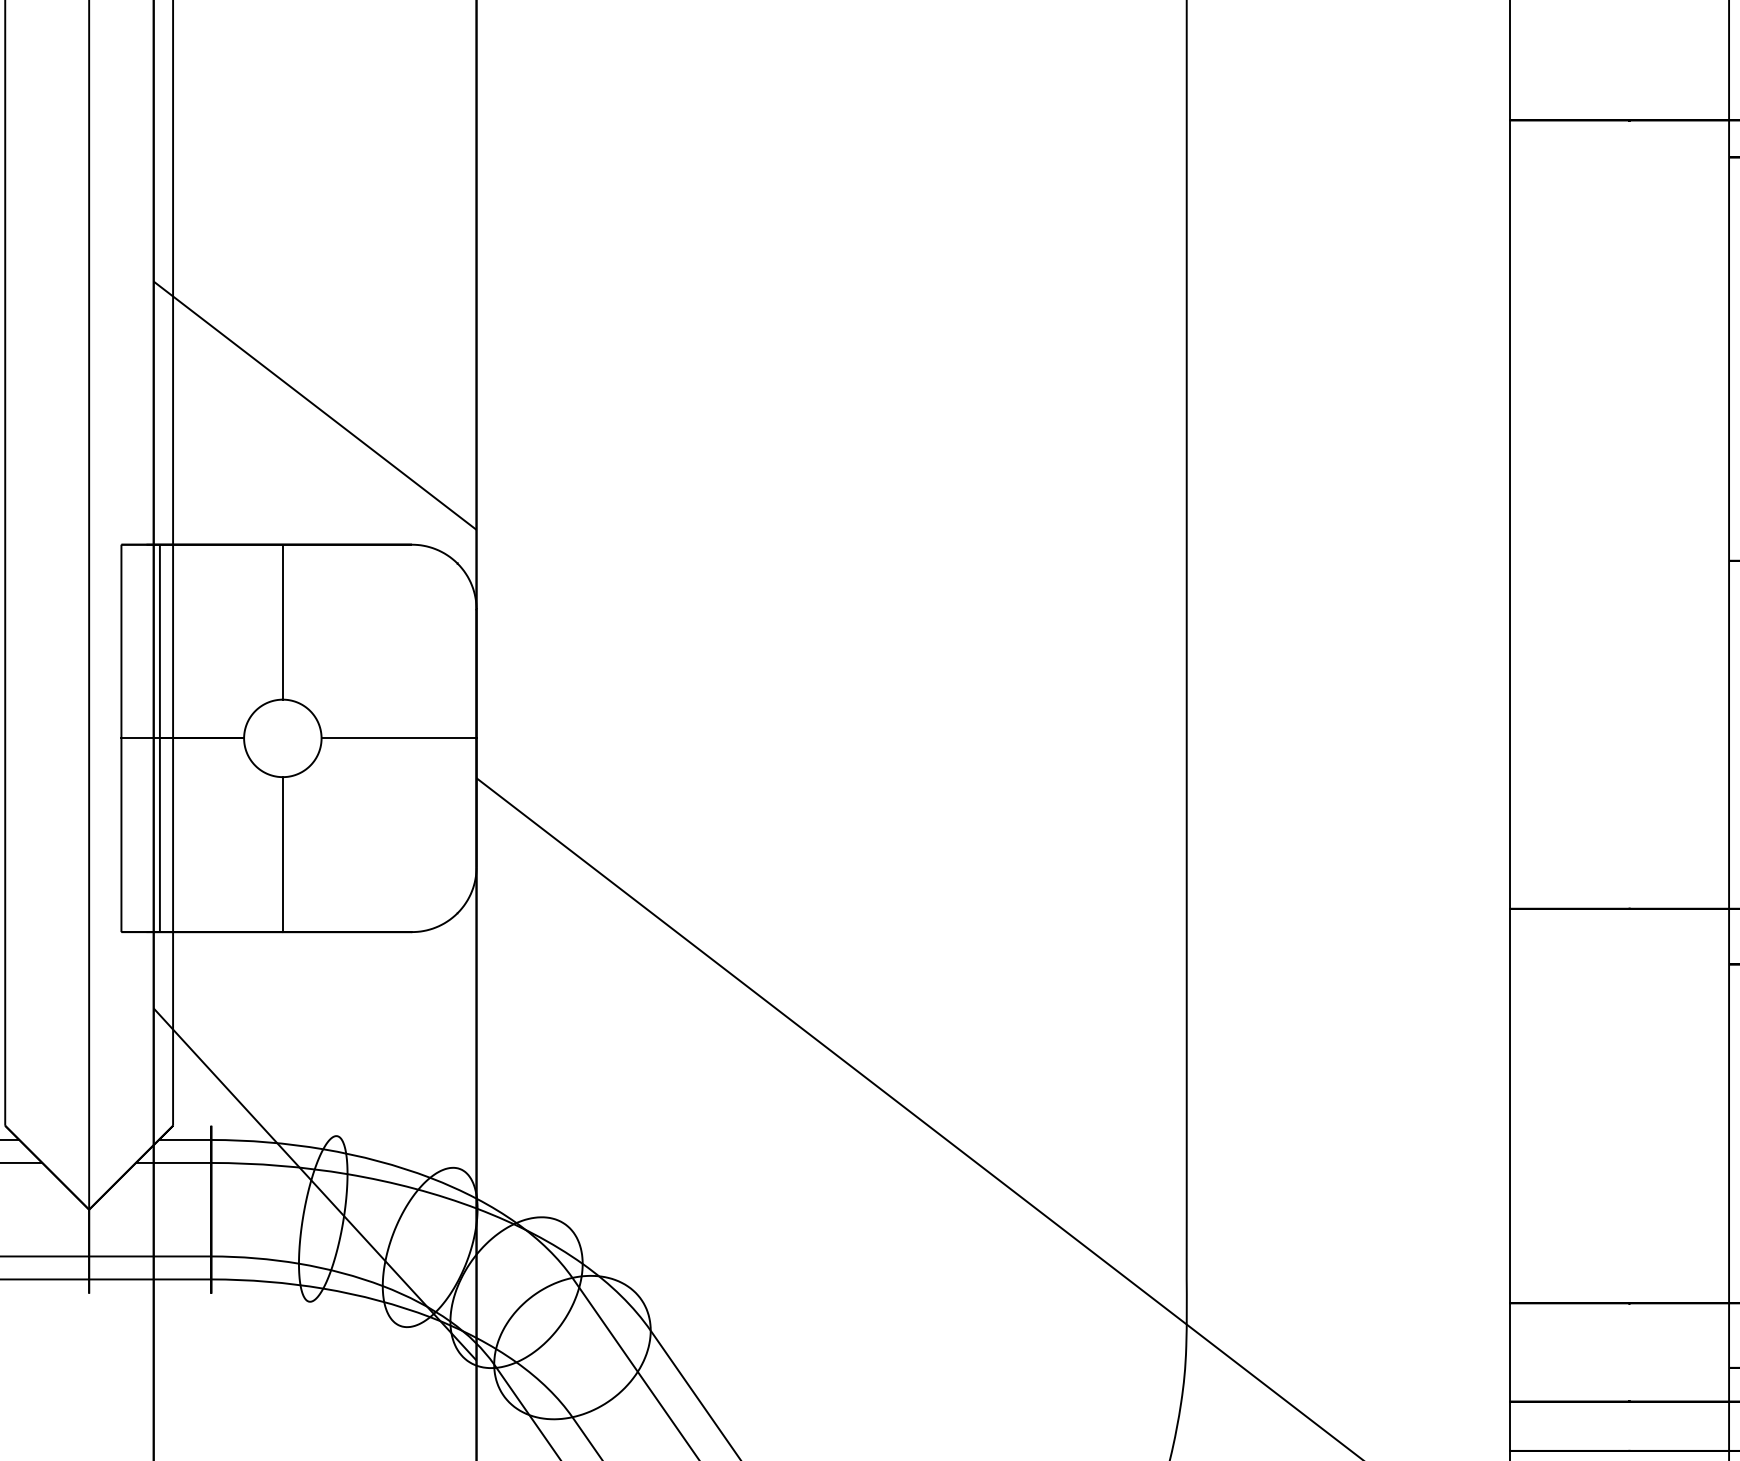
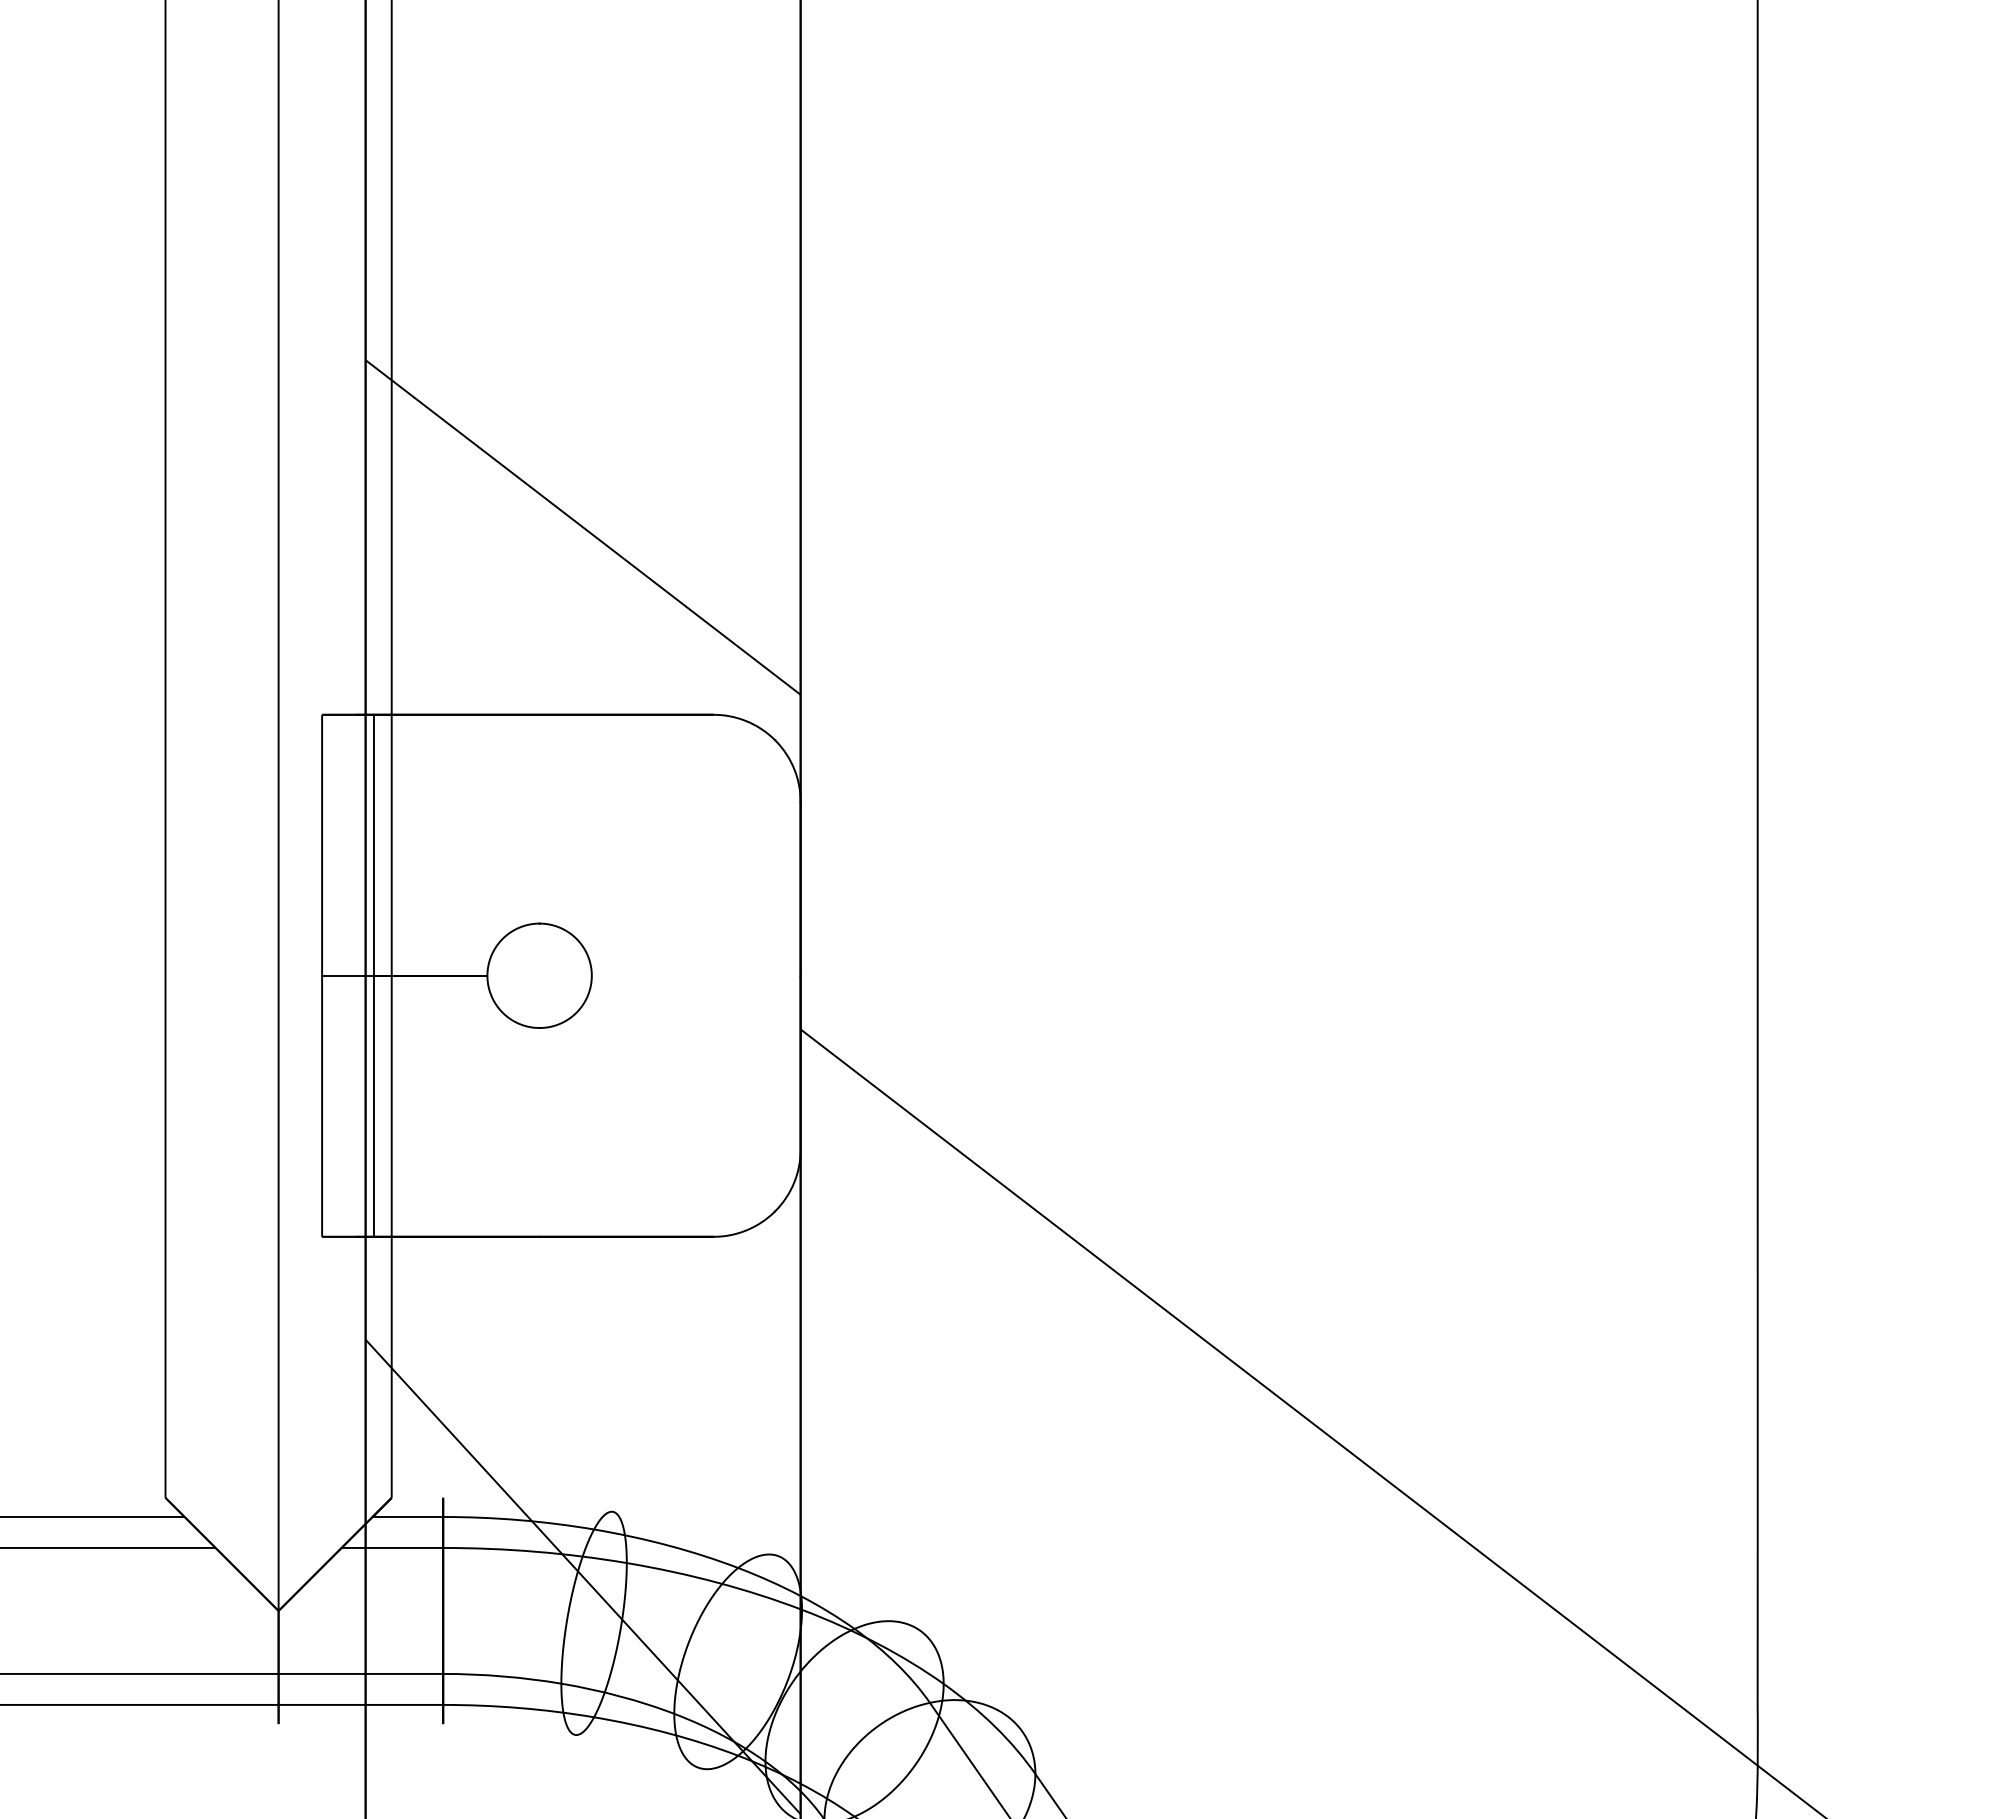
line: (282, 621) -> (539, 818), removed
line: (398, 738) -> (695, 975), removed
line: (282, 854) -> (539, 1132), removed

